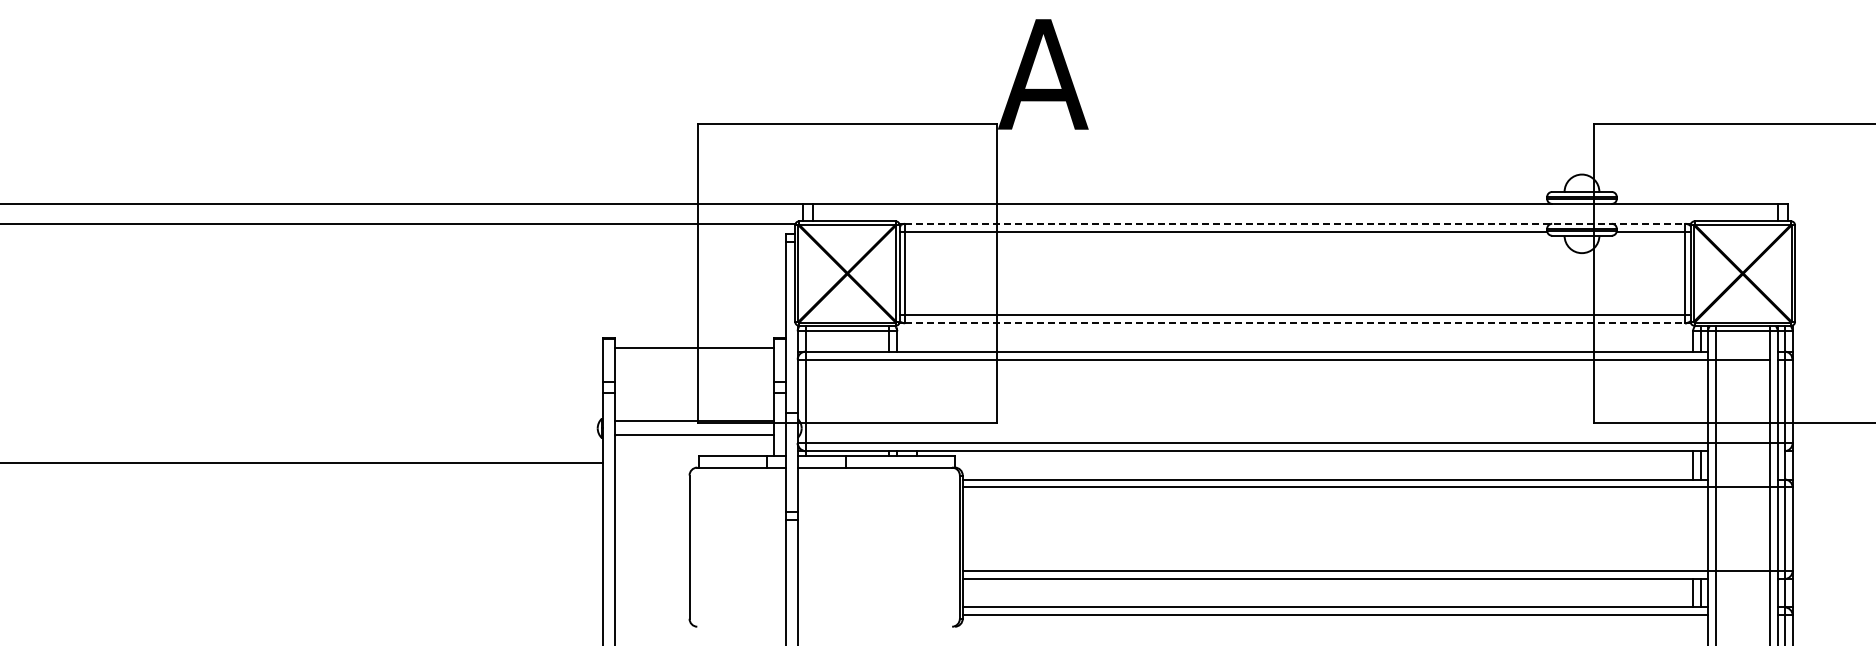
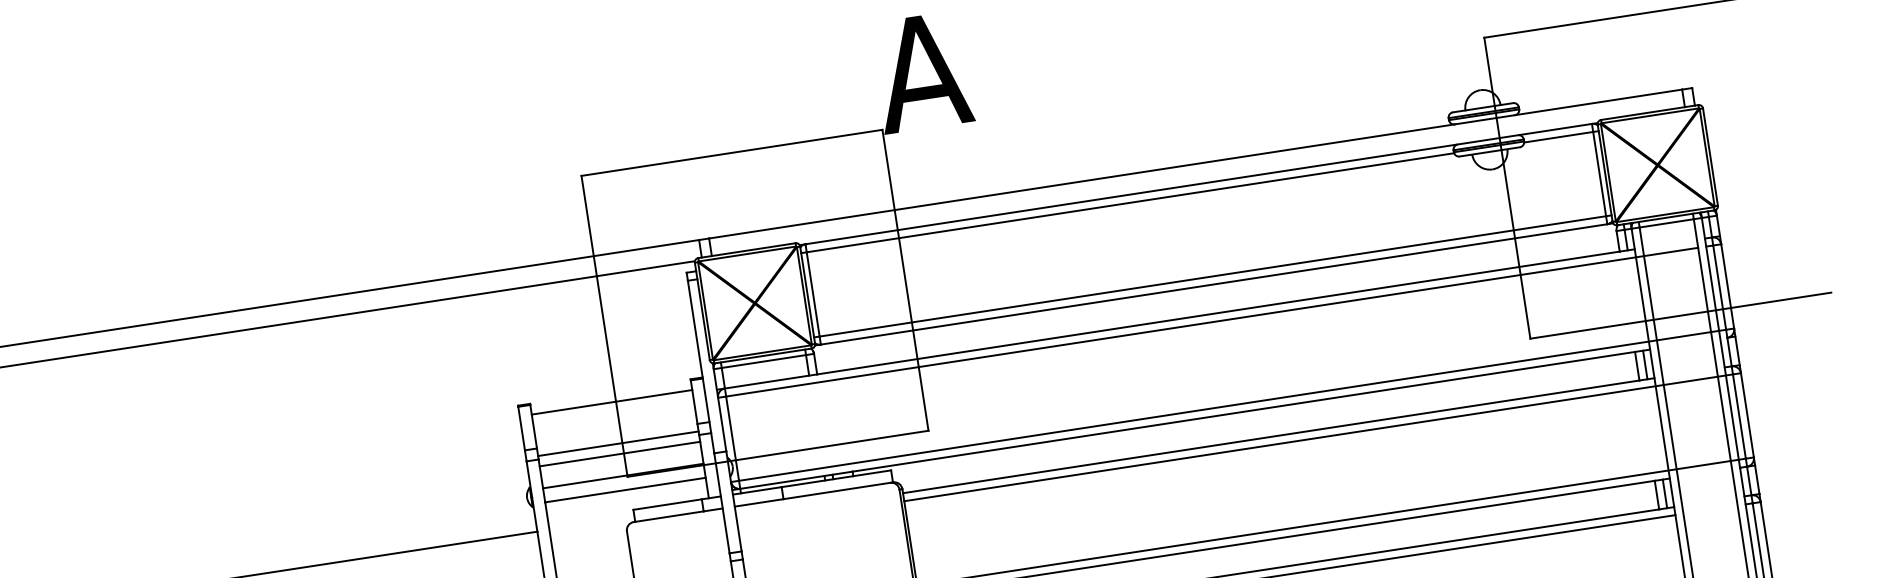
line: (1295, 223) -> (1199, 183), dashed -> solid
line: (1295, 323) -> (1214, 284), dashed -> solid
line: (693, 389) -> (617, 443), added
line: (693, 399) -> (619, 454), added

